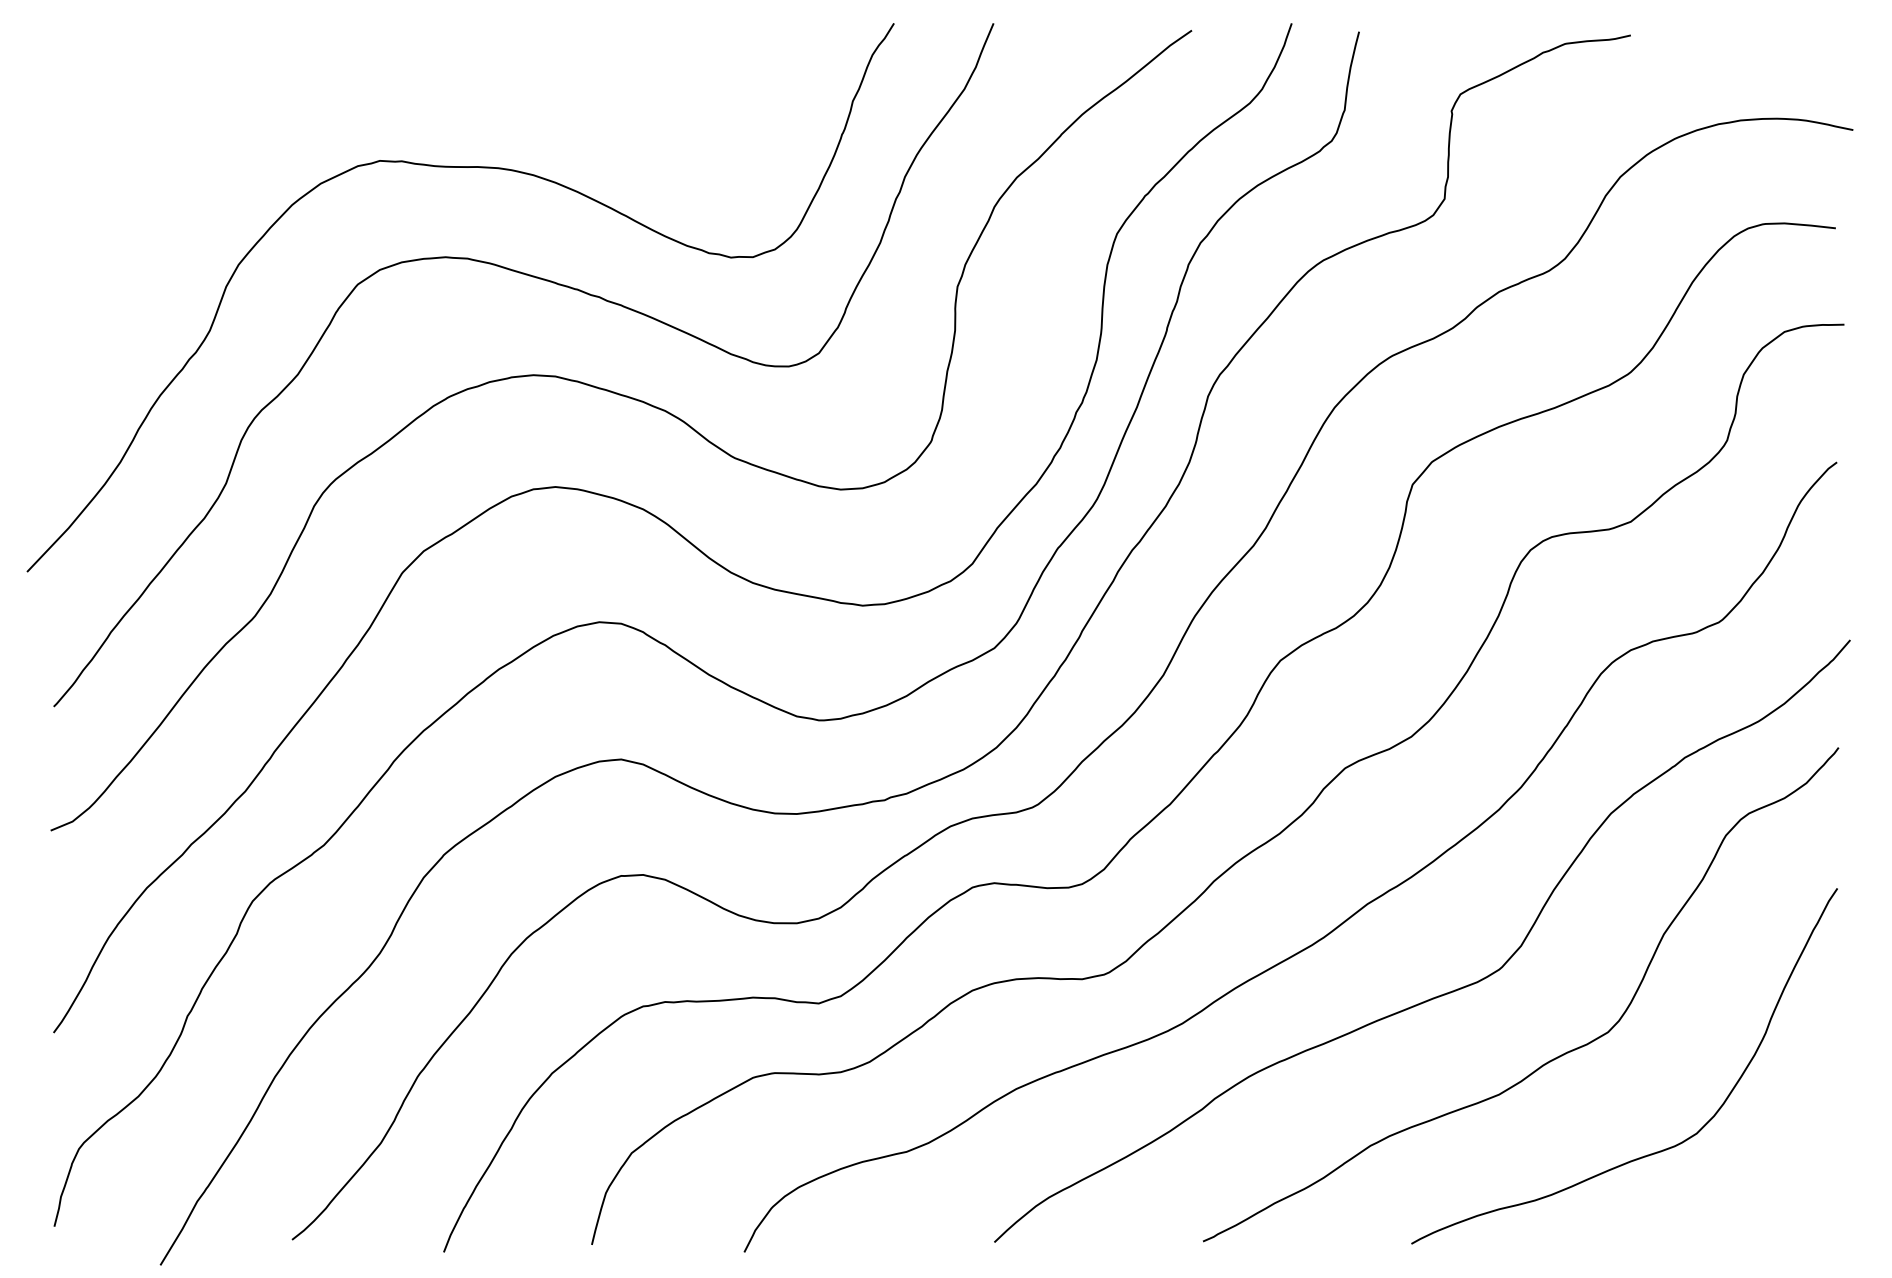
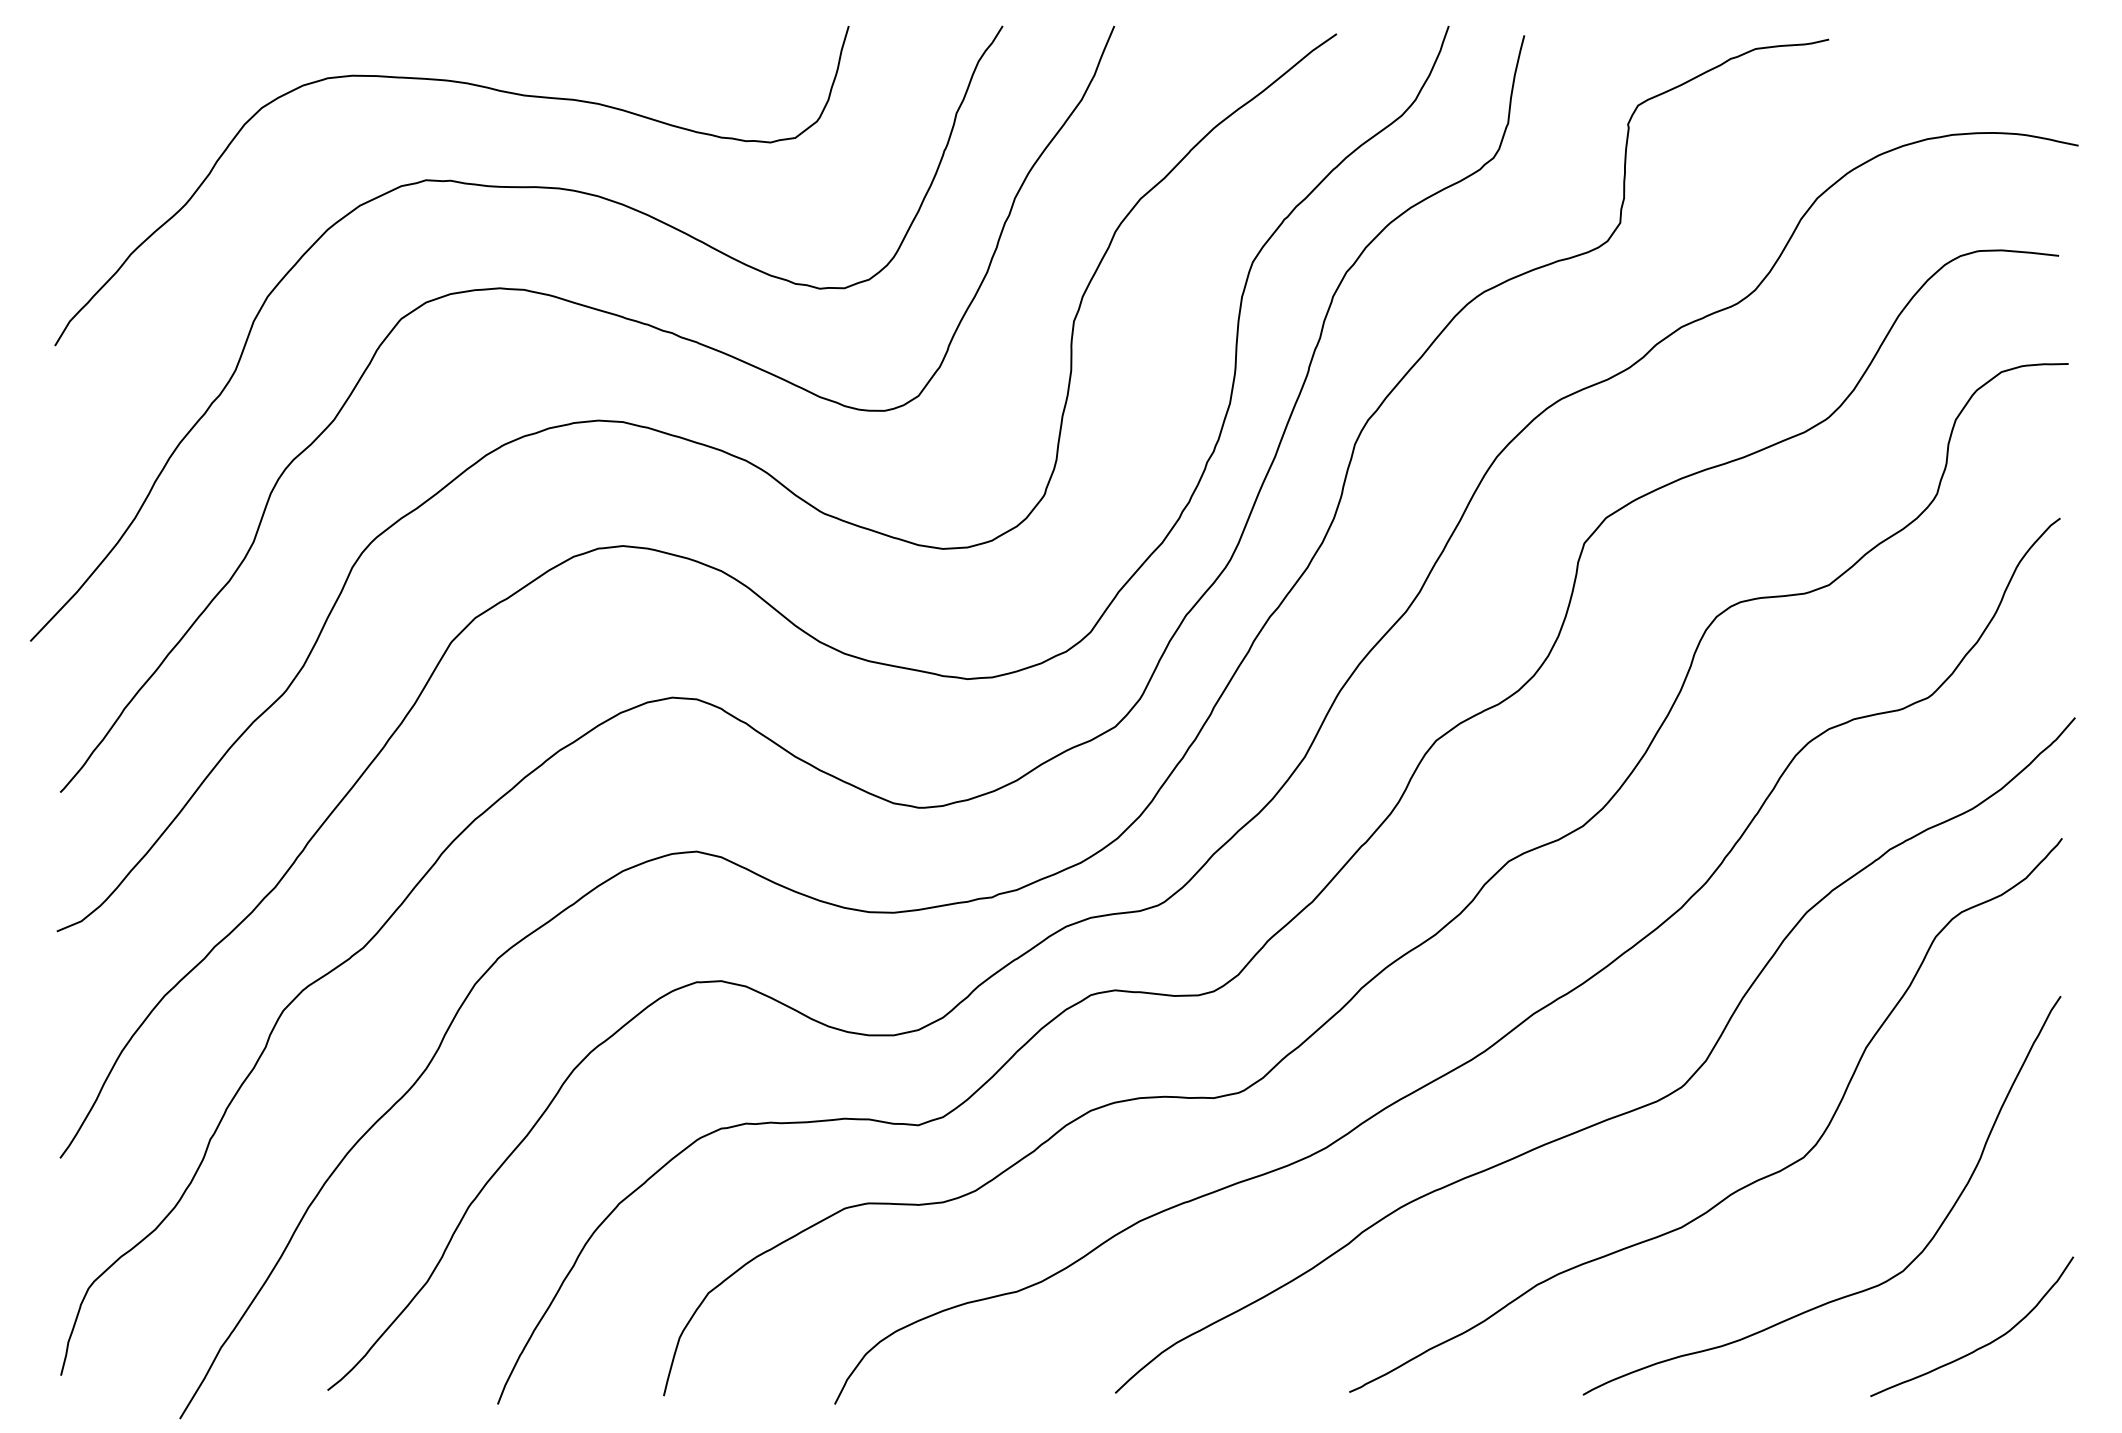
curve: (420, 76) -> (471, 85), added
curve: (1766, 1200) -> (1981, 1346), added

